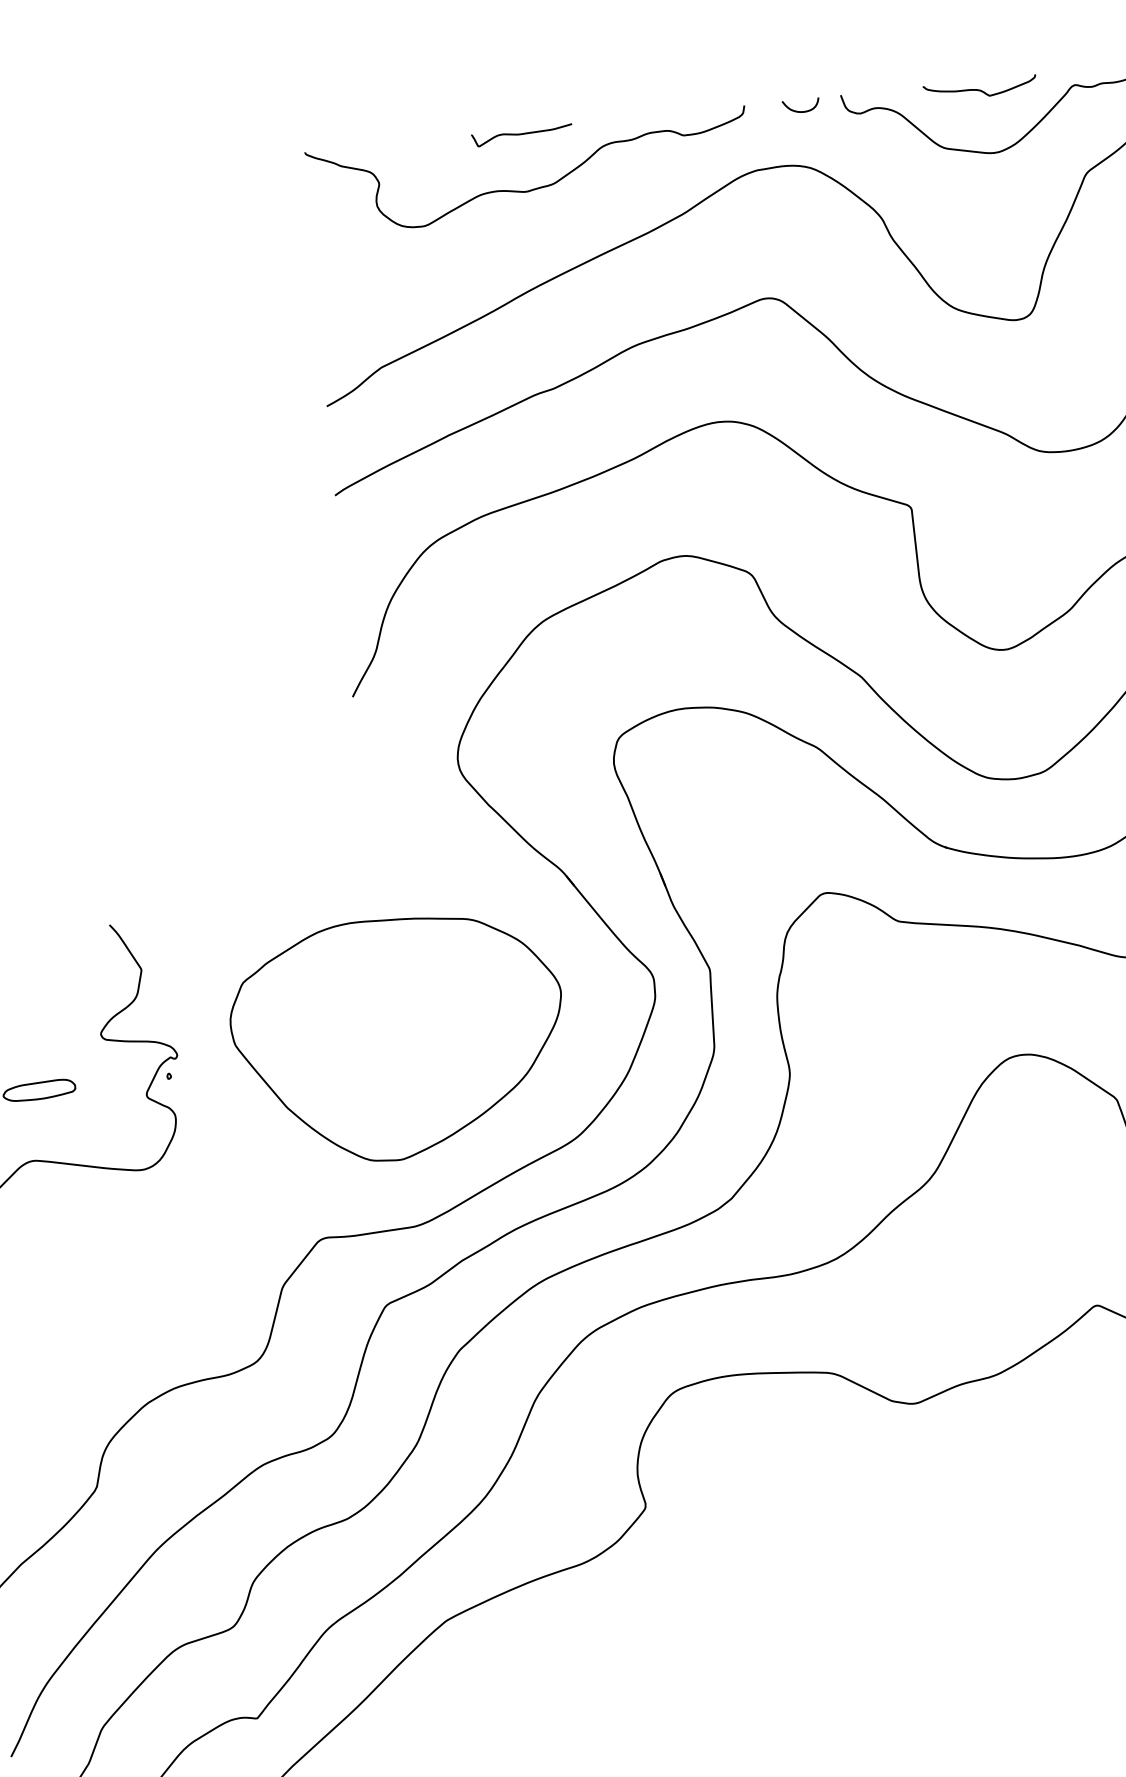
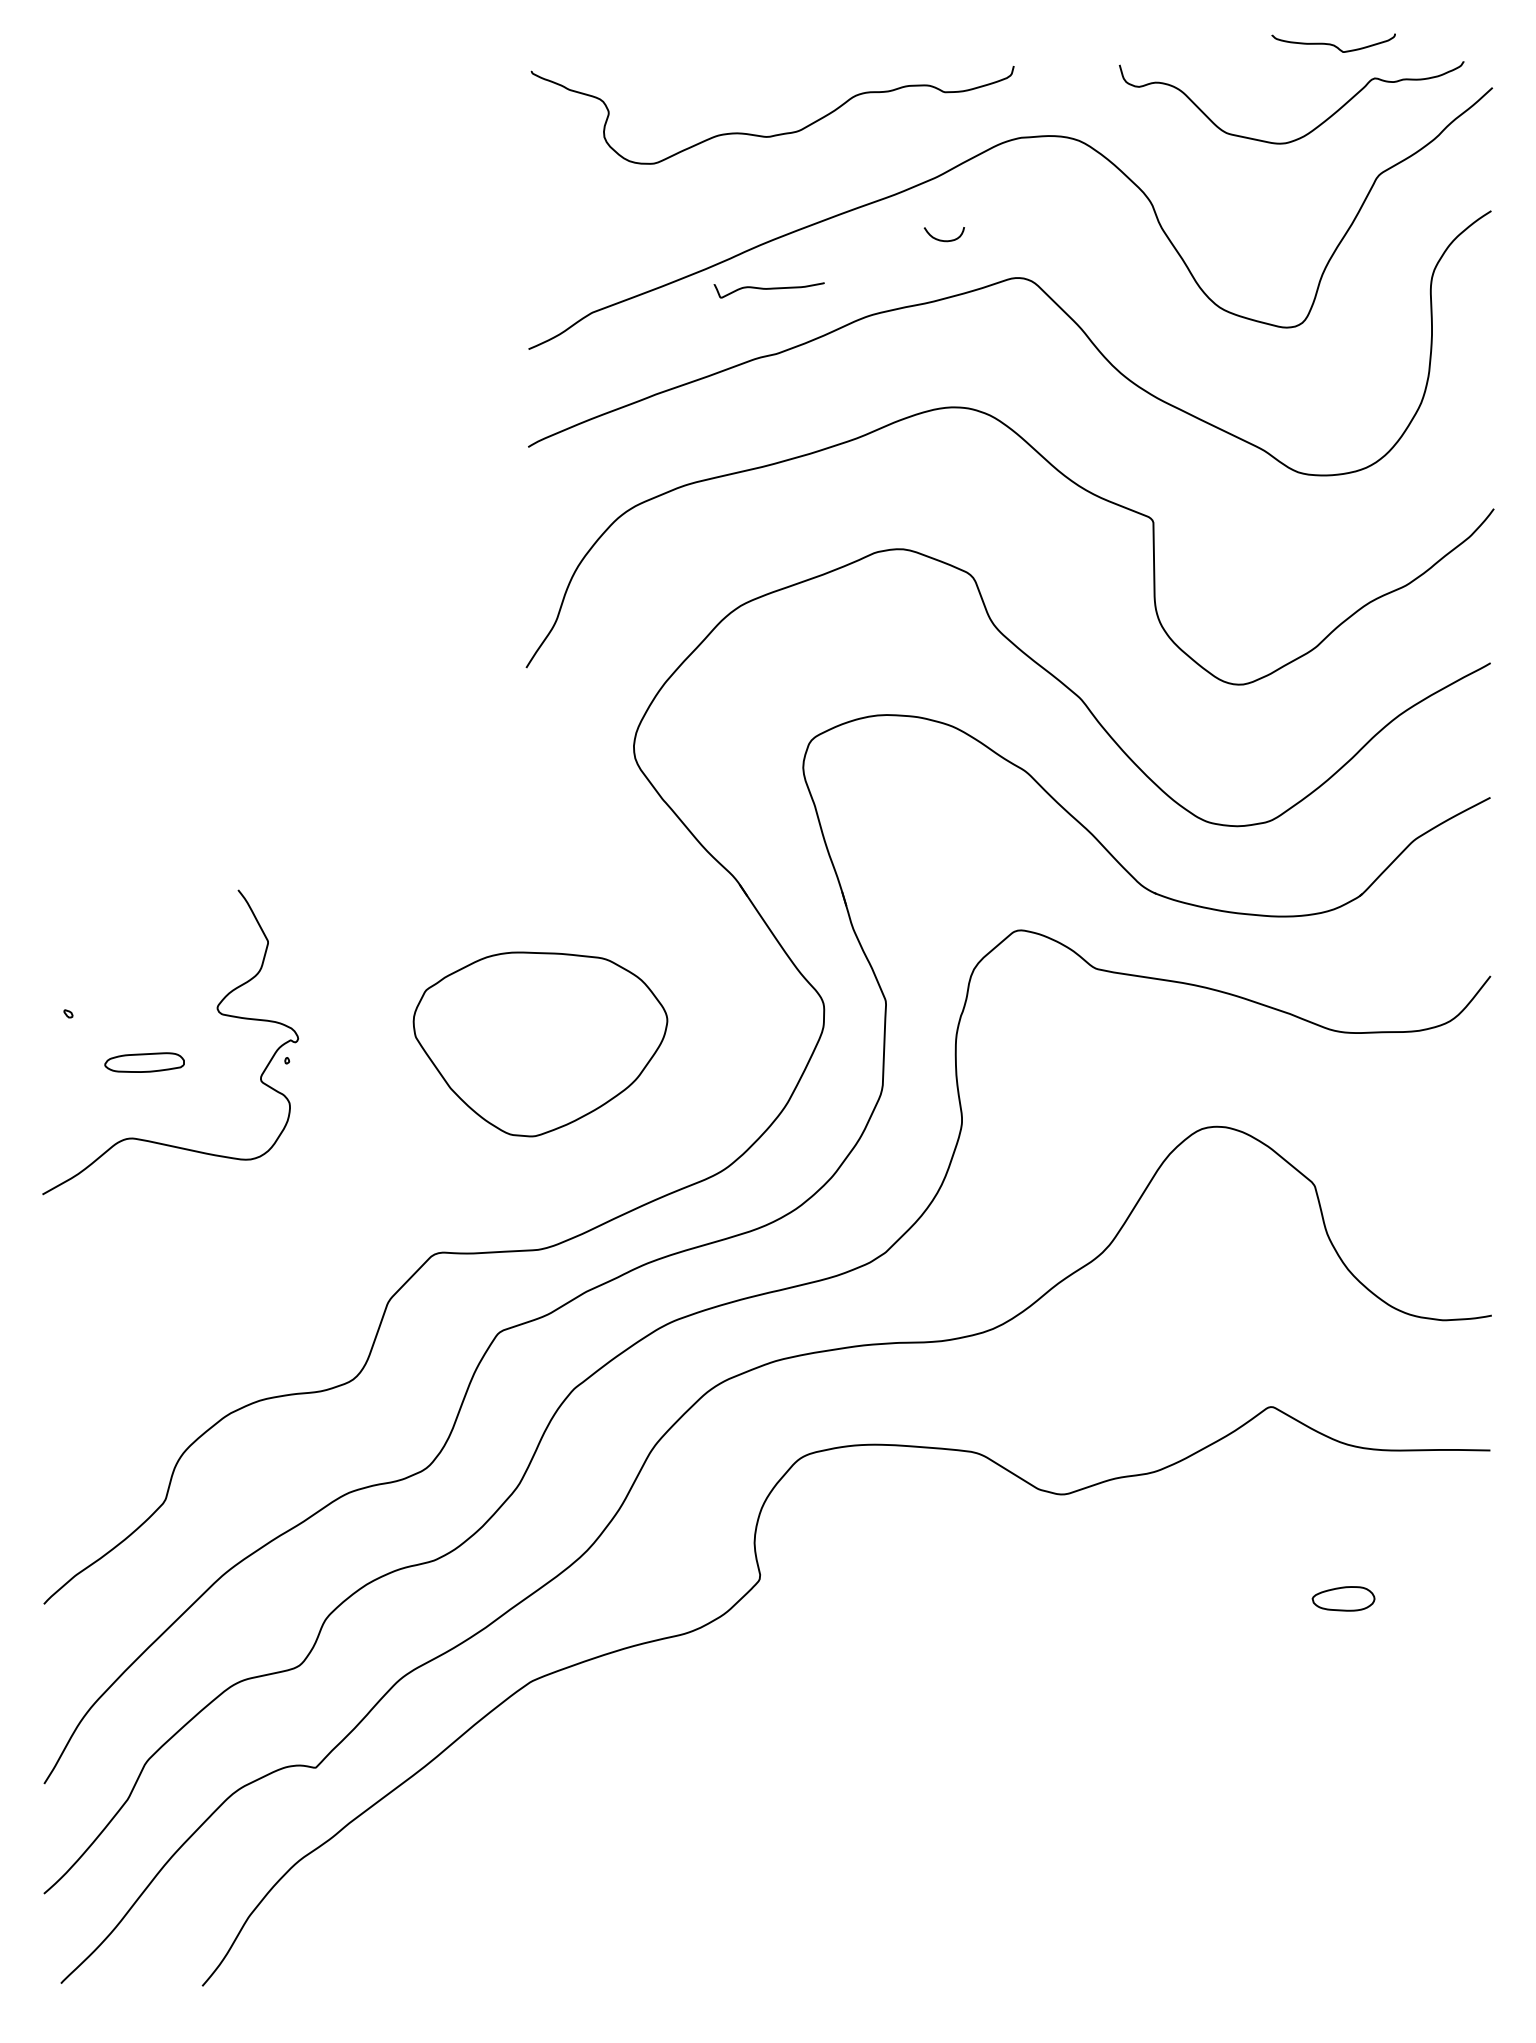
curve: (979, 89) -> (1333, 44), moved
curve: (798, 110) -> (941, 239), moved
curve: (521, 134) -> (768, 289), moved
part: (398, 1039) -> (540, 1044), size x0.7

